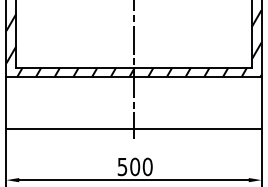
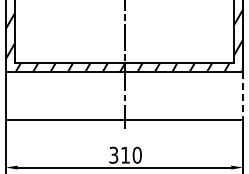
line: (261, 103) -> (243, 96), solid -> dashed
text: (128, 166) -> (119, 154), 500 -> 310

